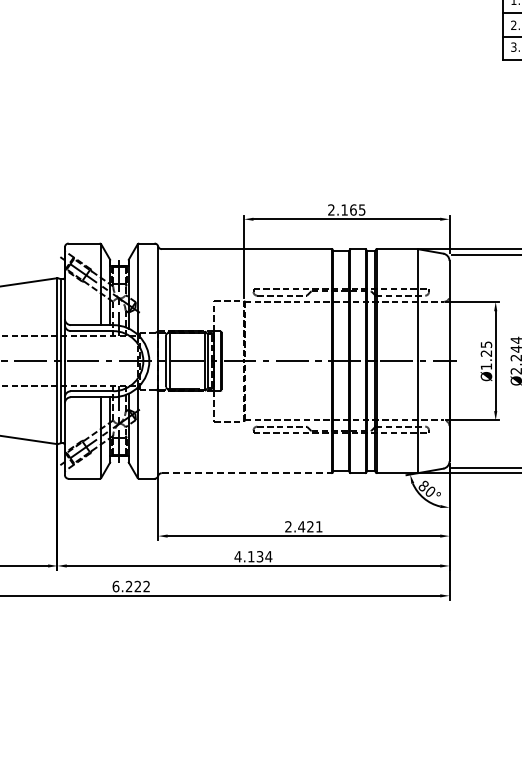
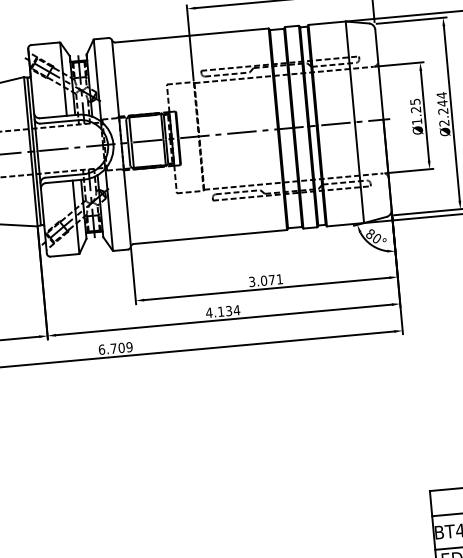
line: (246, 473) -> (210, 237), dashed -> solid
text: (299, 526) -> (262, 280), 2.421 -> 3.071
text: (137, 586) -> (121, 347), 6.222 -> 6.709

